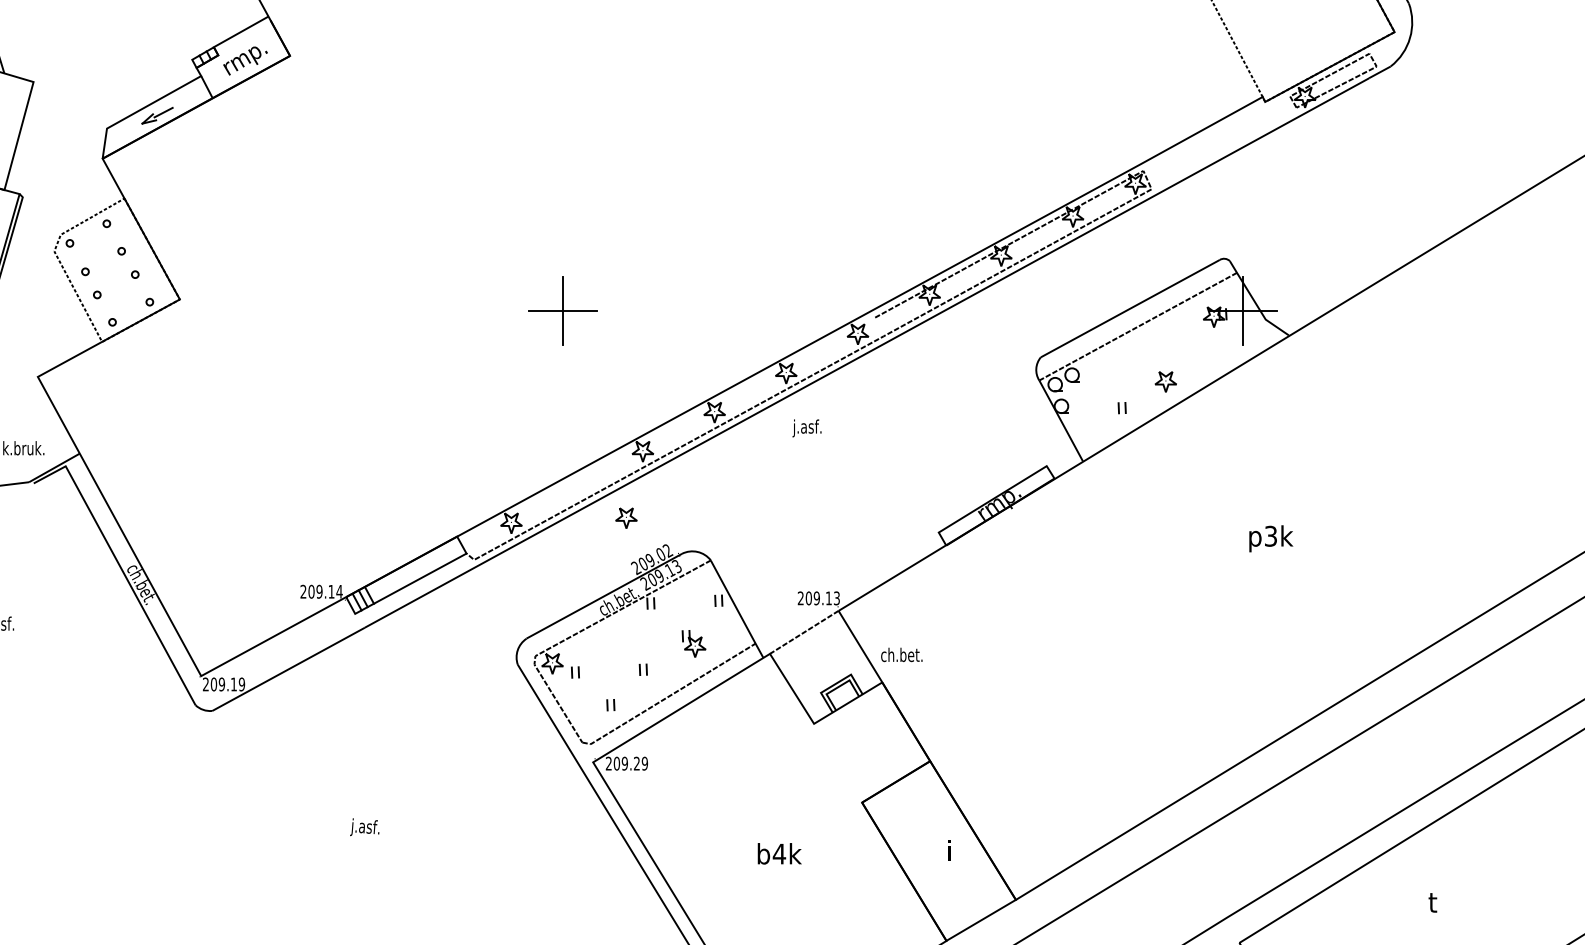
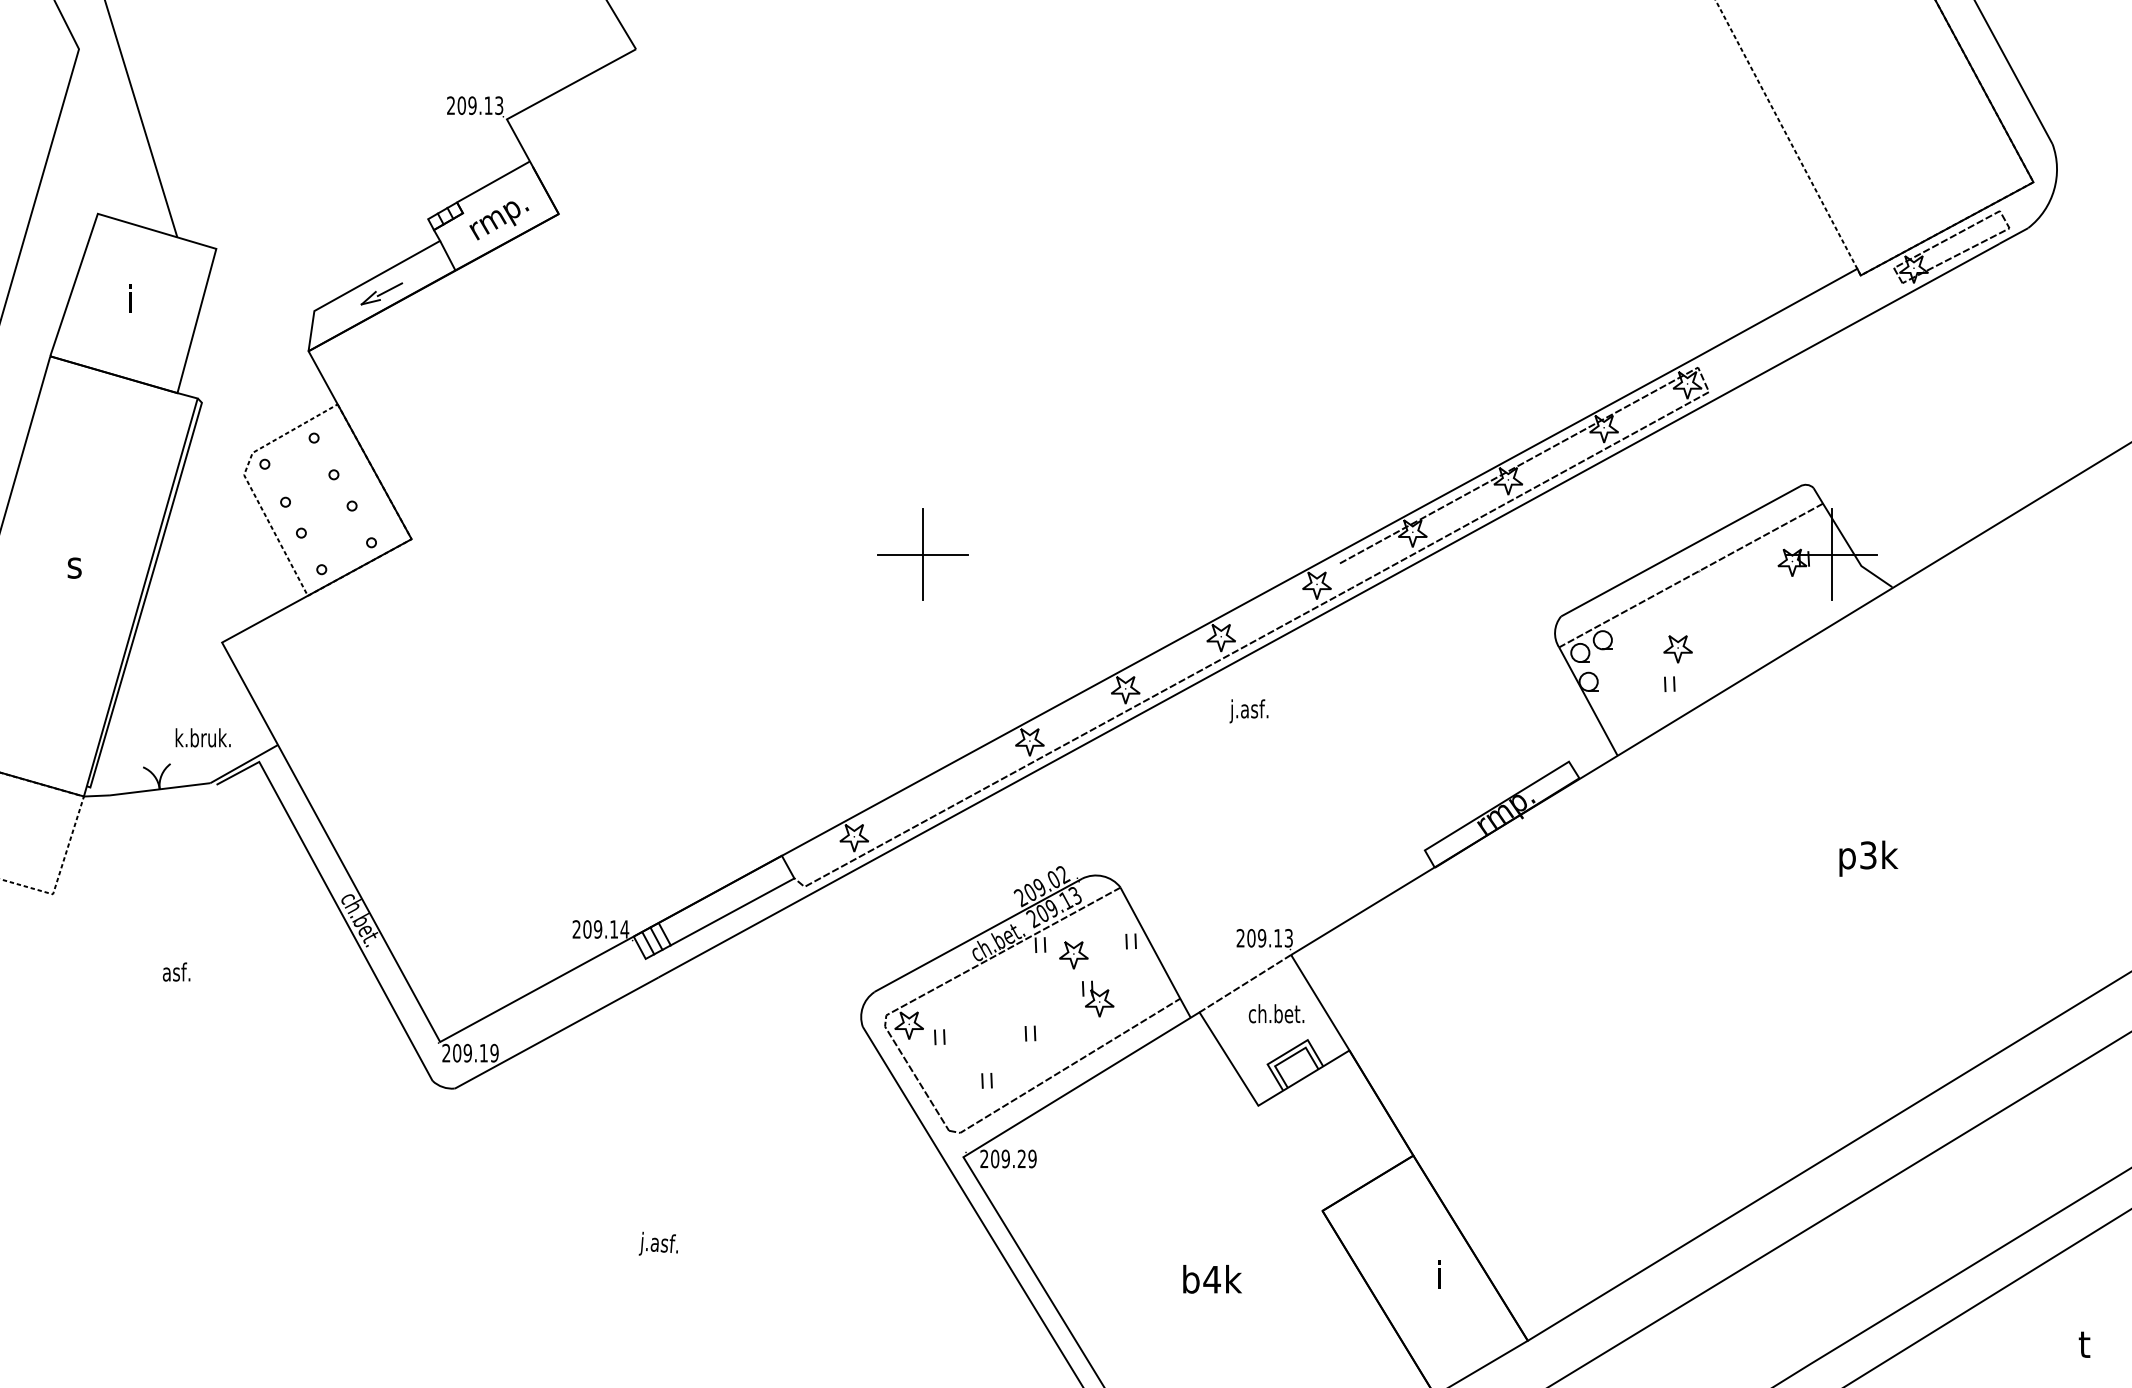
part: (1165, 382) -> (1677, 649), moved
part: (626, 518) -> (1073, 955), moved
text: (901, 654) -> (1276, 1013), moved

